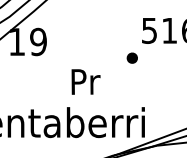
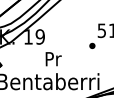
text: (85, 82) -> (53, 59), moved

